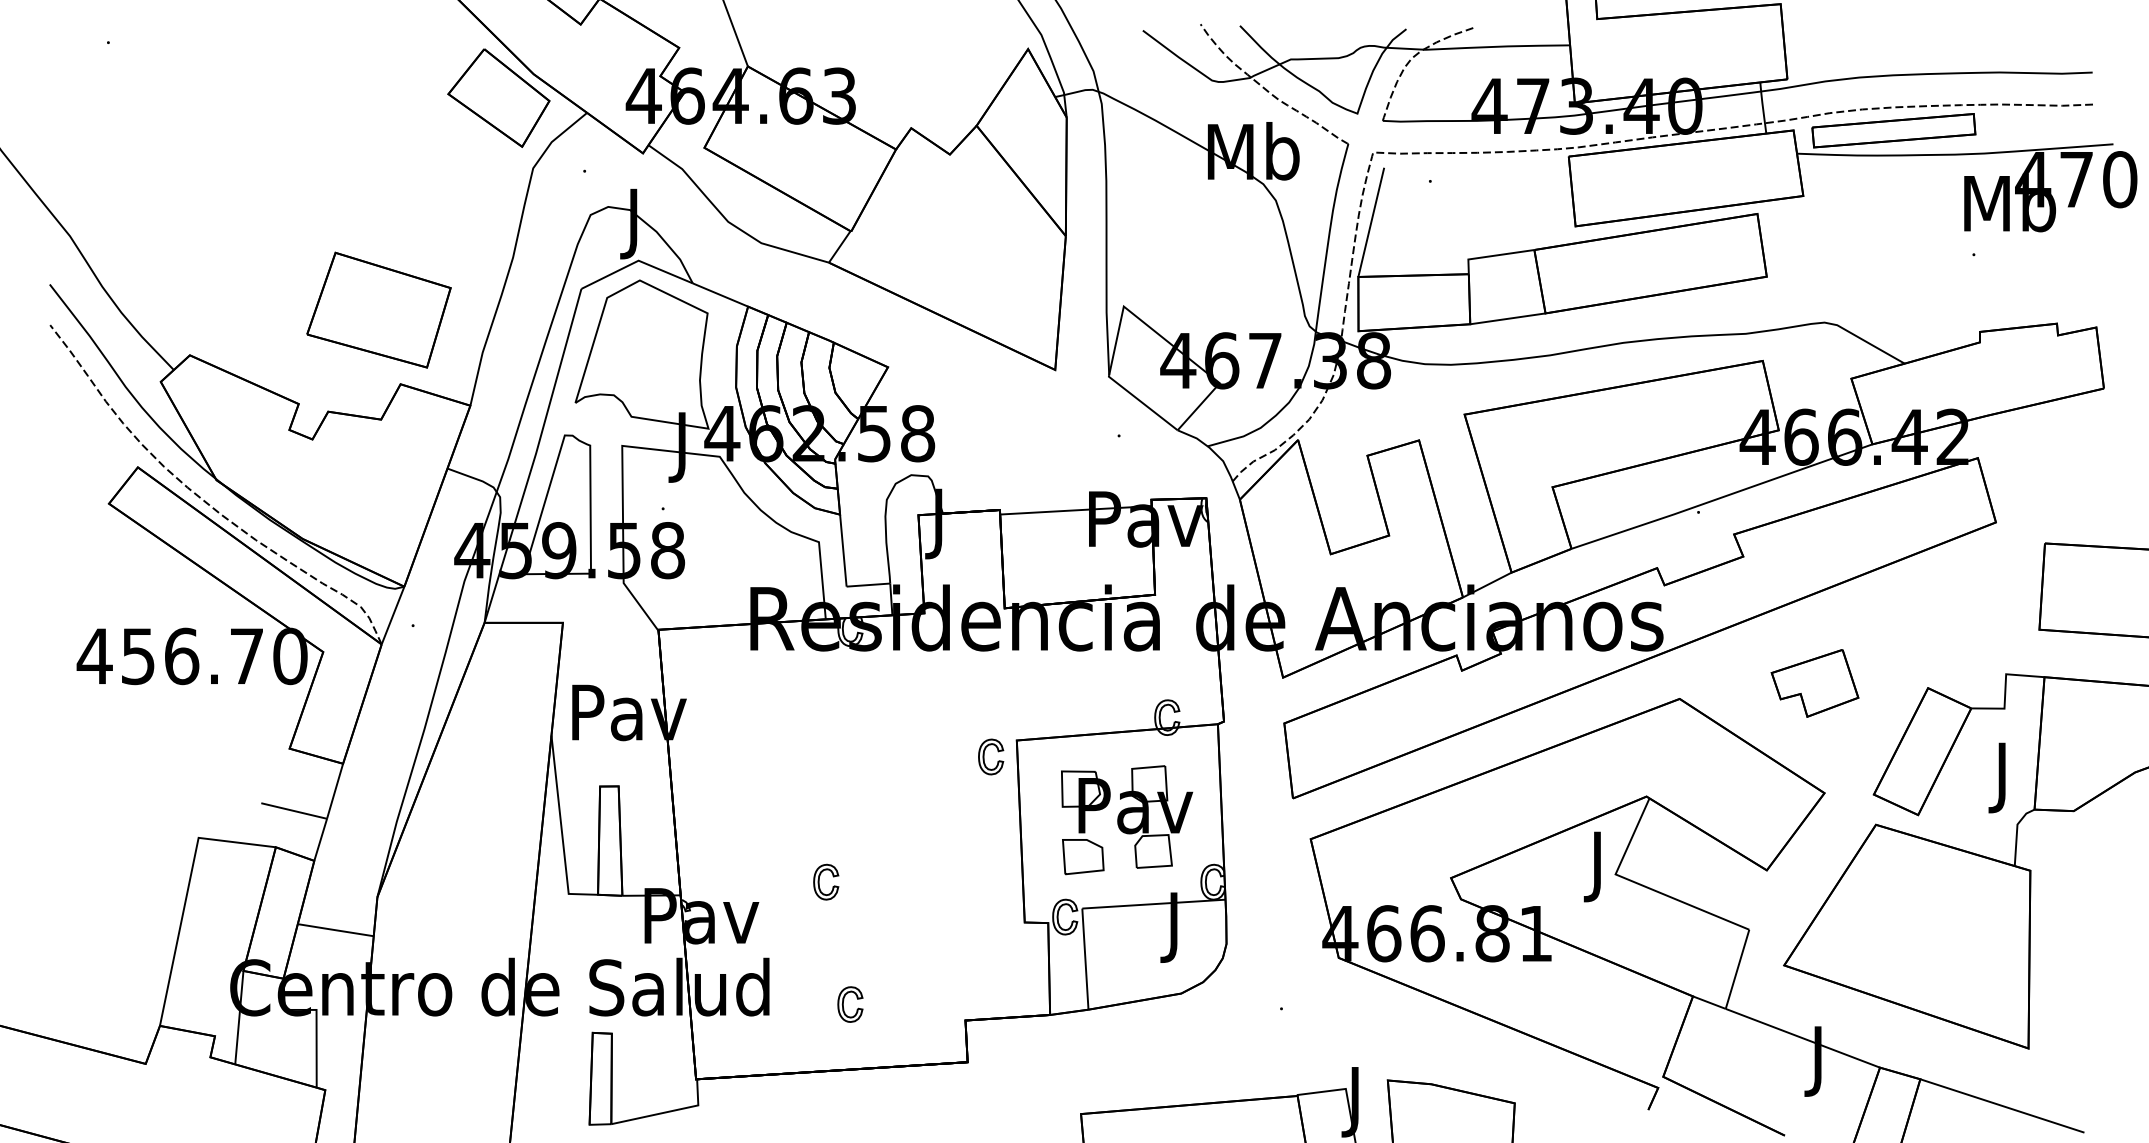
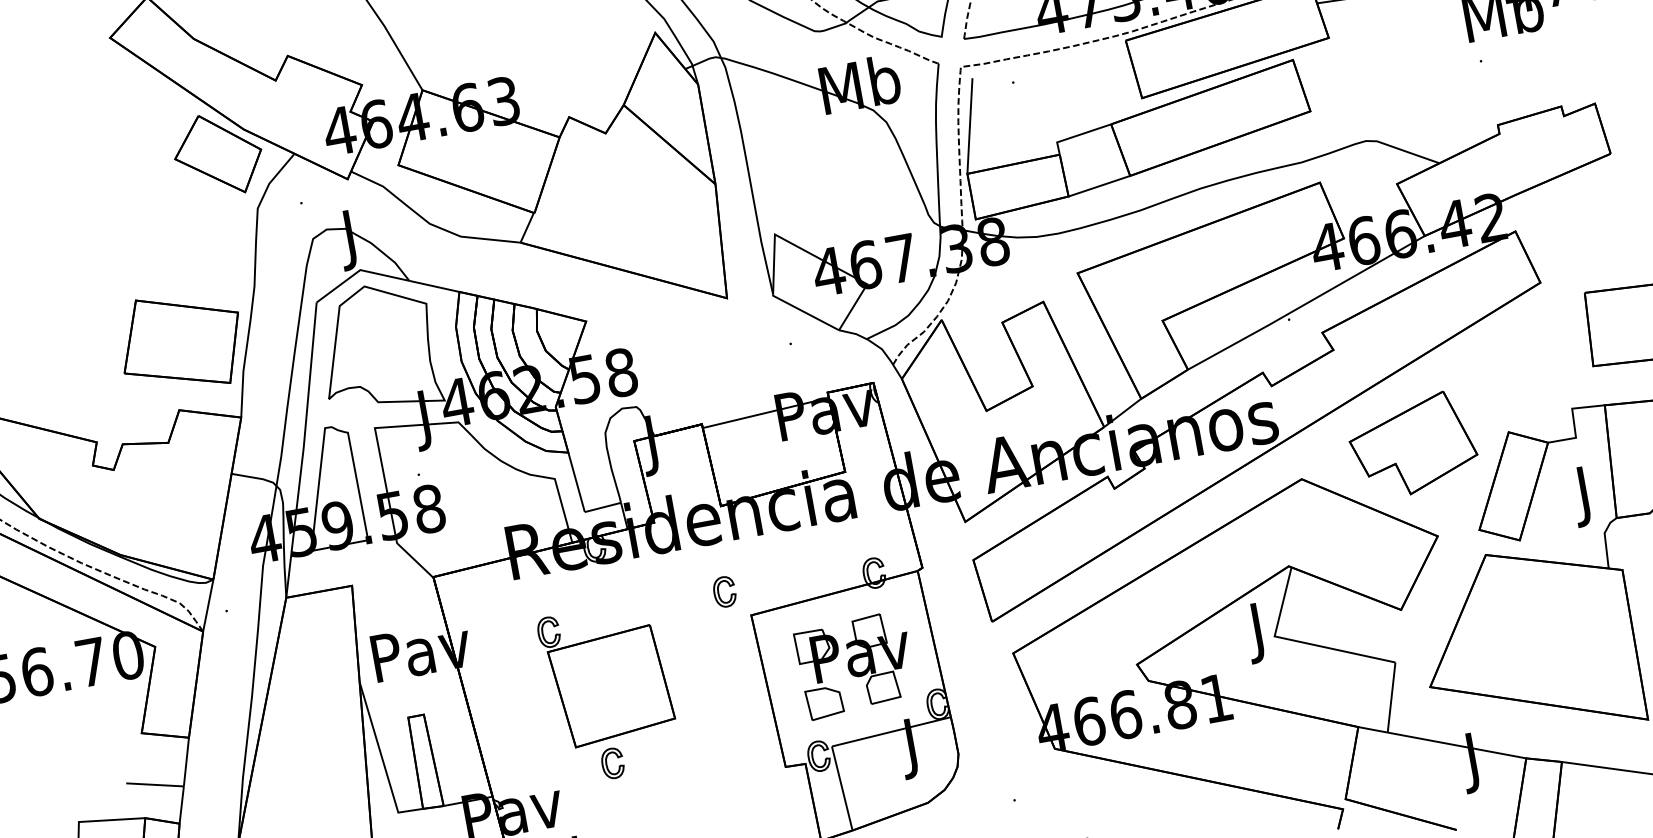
part: (378, 309) -> (180, 341), moved
part: (1814, 683) -> (1412, 445), size x1.67
part: (984, 756) -> (719, 592), moved
part: (837, 777) -> (606, 673), added

